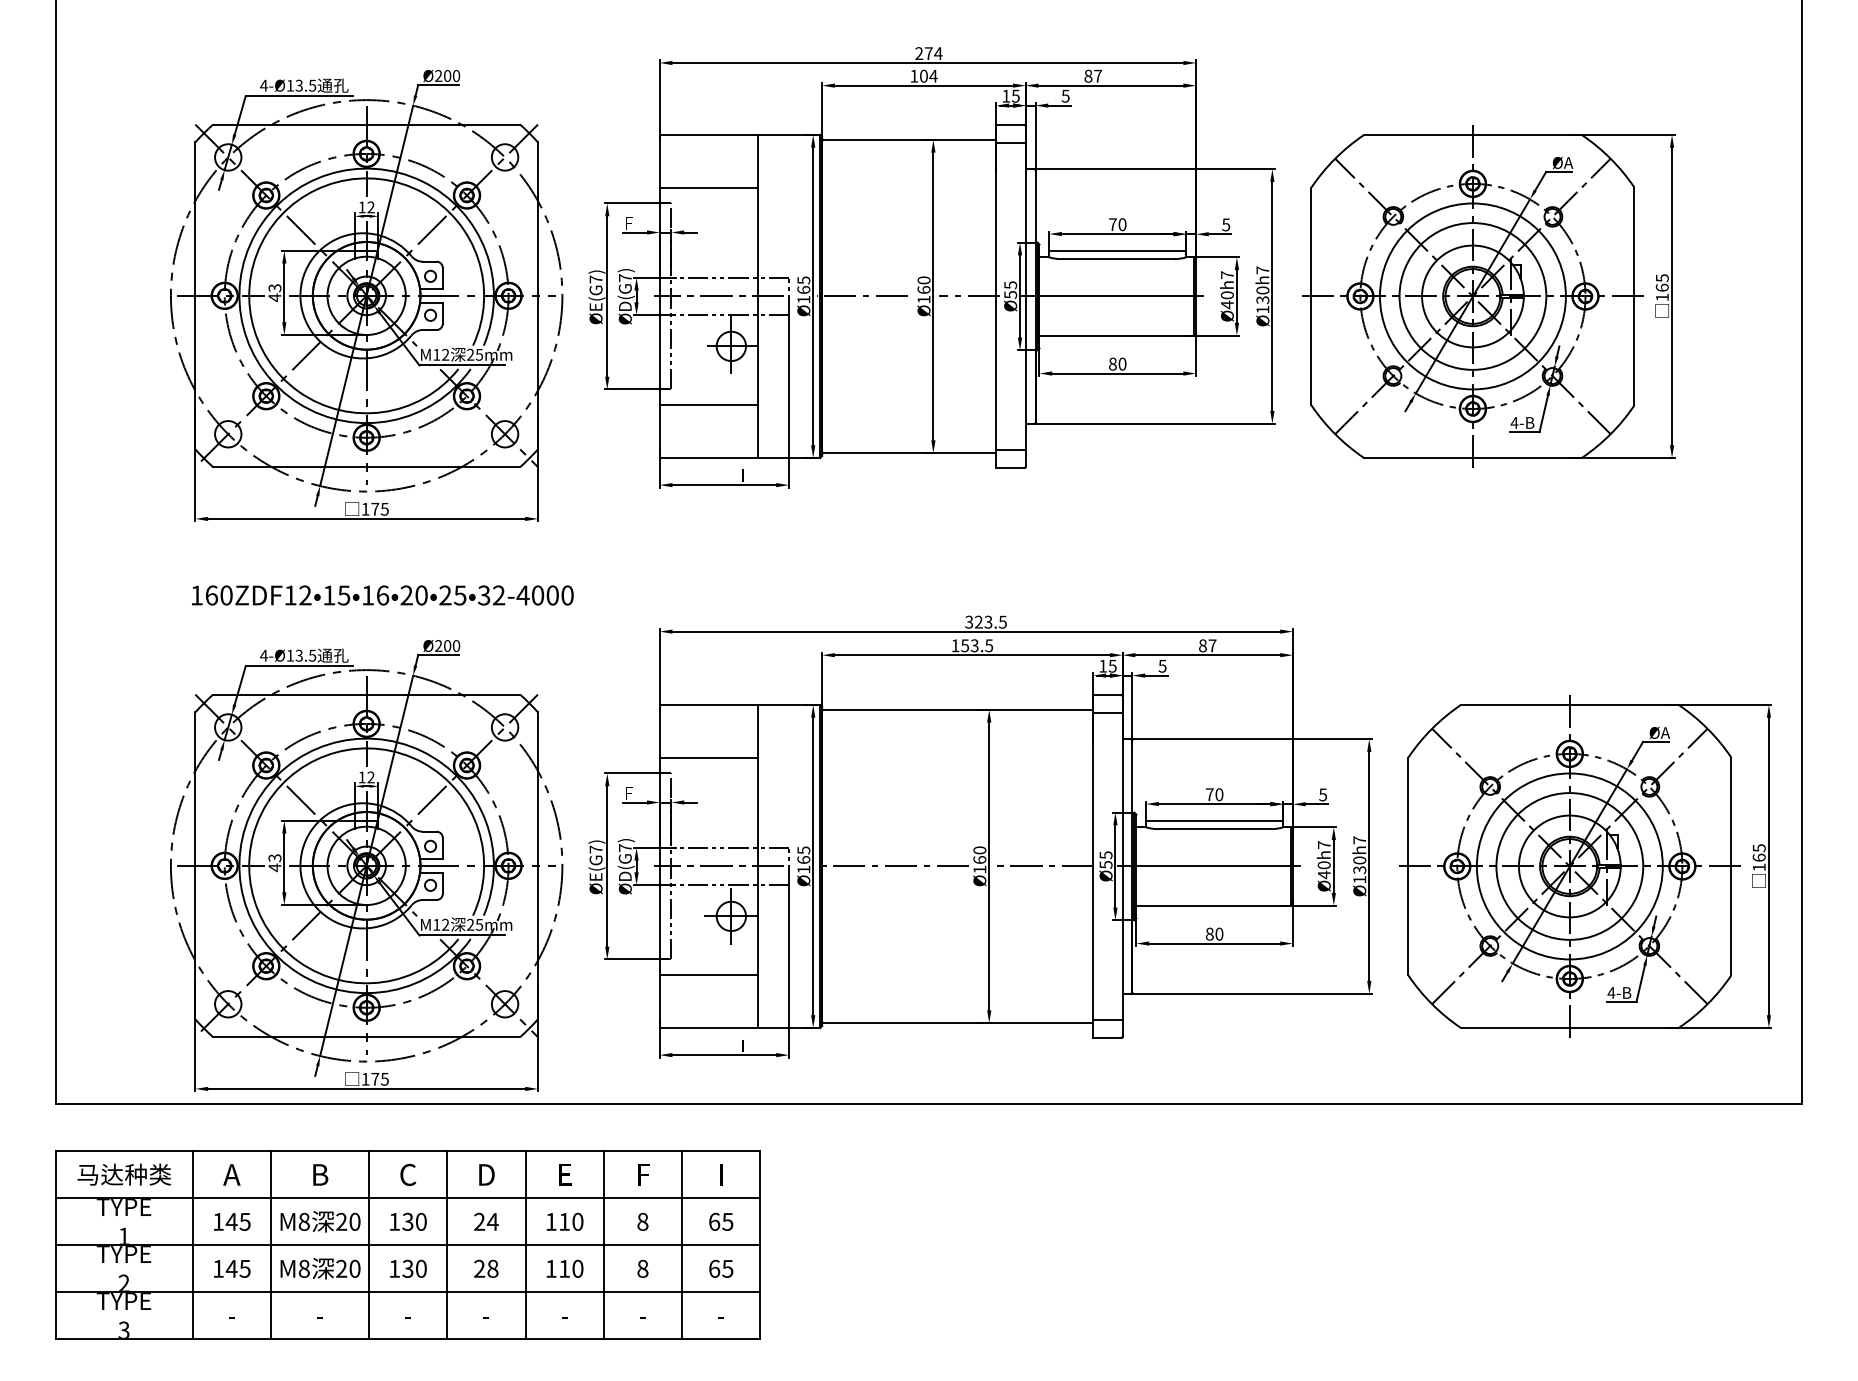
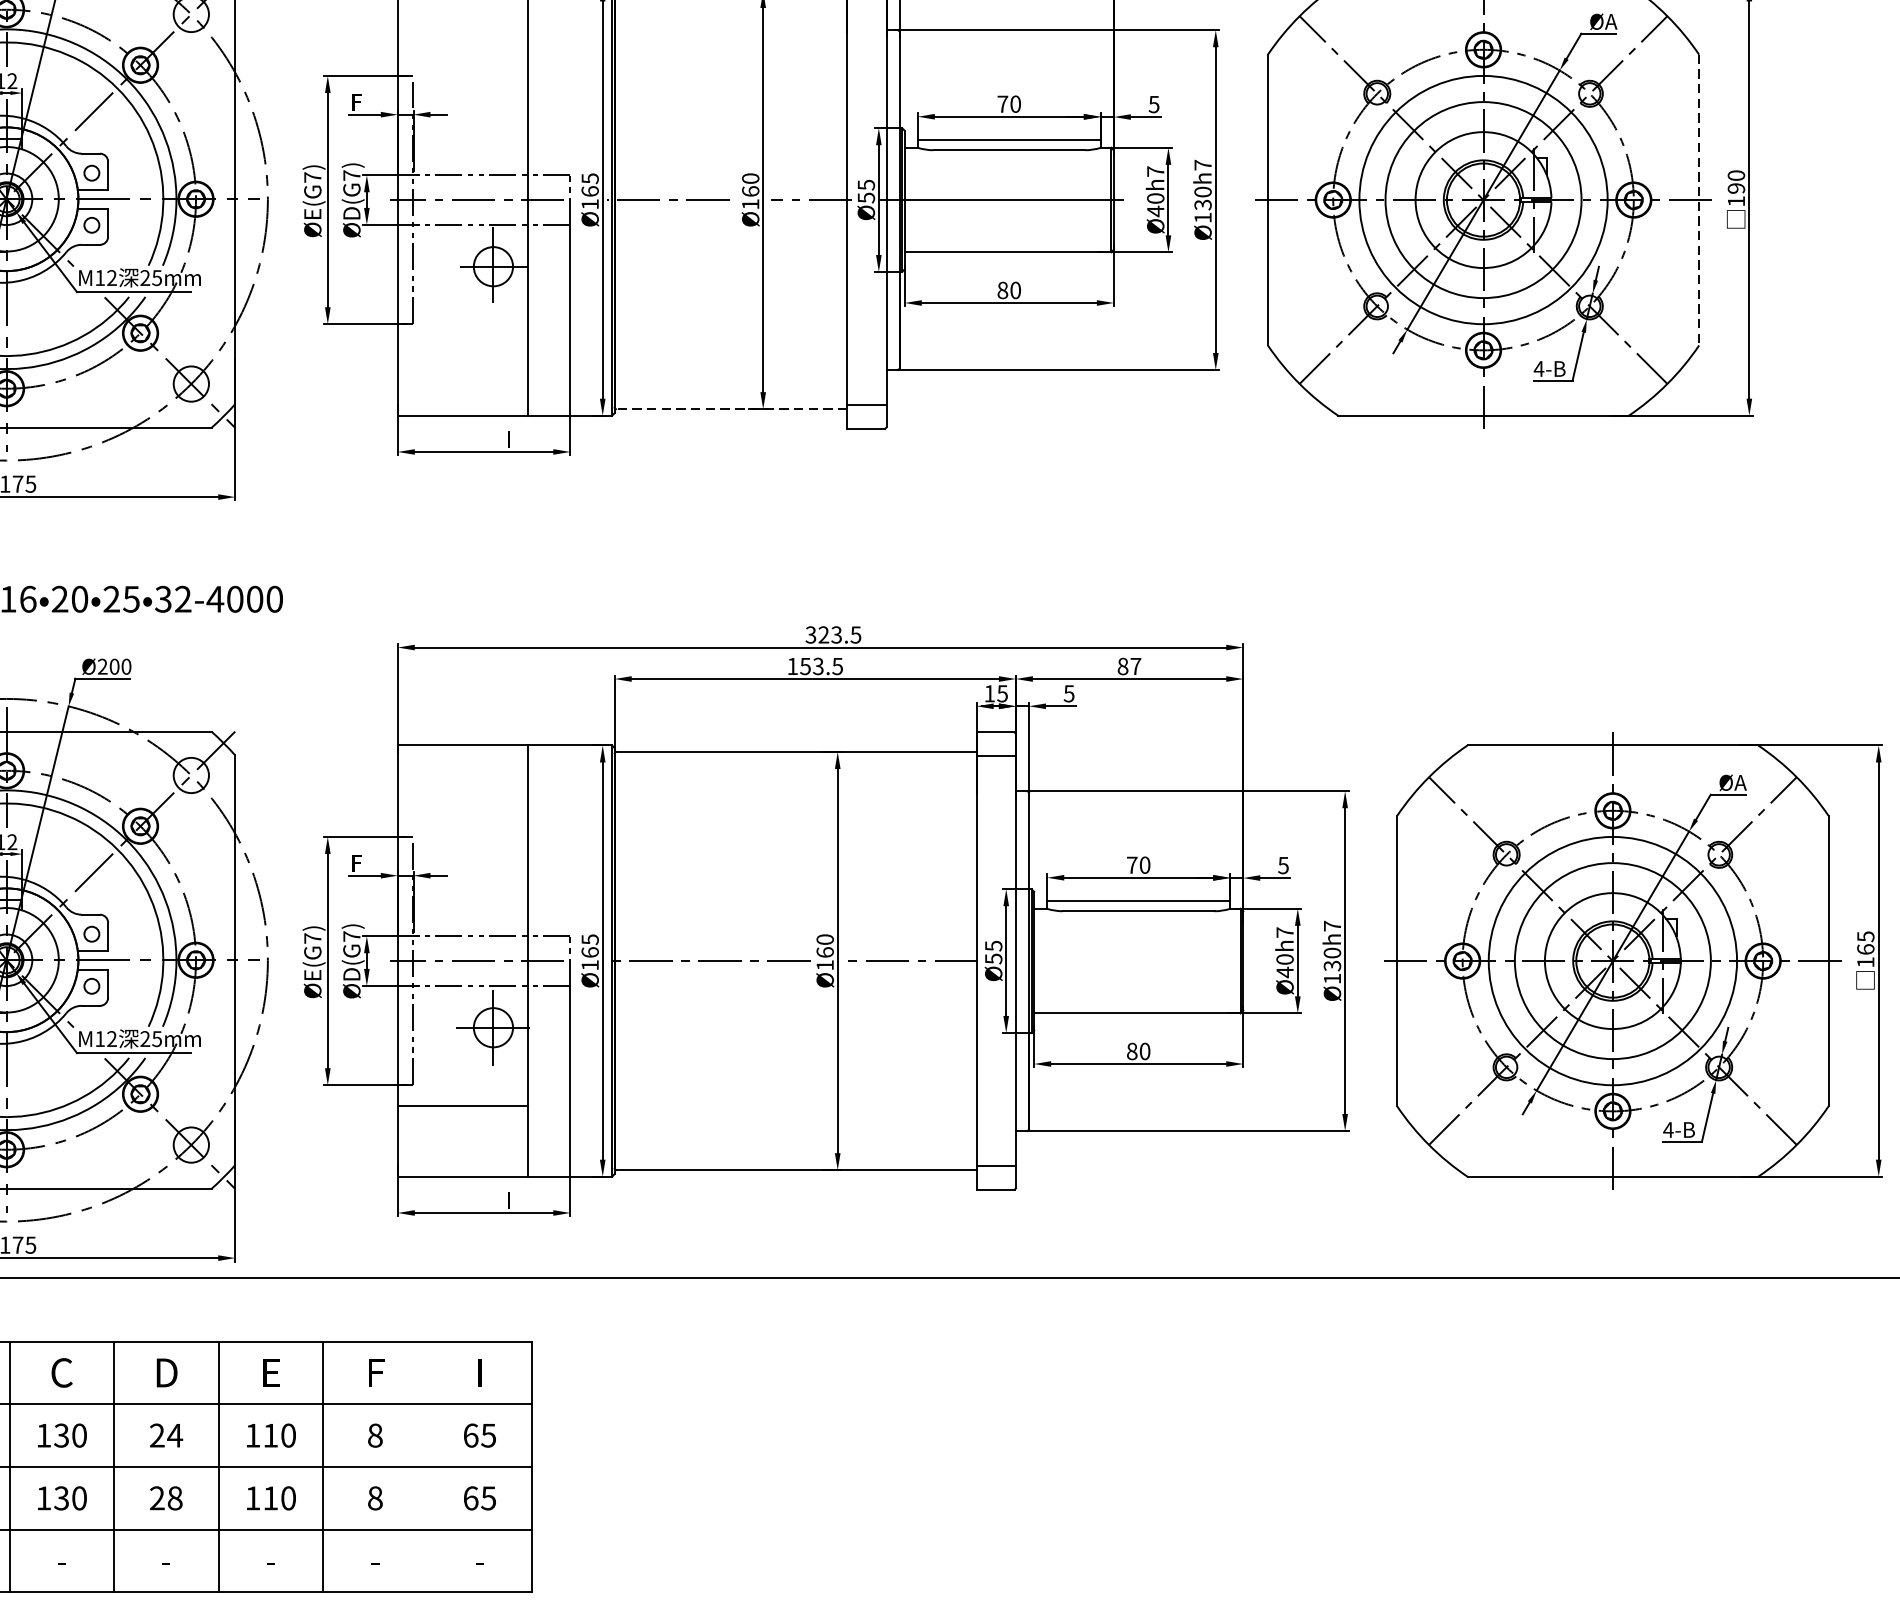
line: (708, 187) -> (462, 54), removed
text: (1661, 282) -> (1735, 181), 165 -> 190
line: (1634, 296) -> (1699, 200), solid -> dashed
line: (708, 405) -> (462, 345), removed
line: (909, 453) -> (731, 409), solid -> dashed
line: (708, 757) -> (462, 815), removed
line: (1208, 866) -> (1130, 961), removed
line: (682, 1245) -> (428, 1467), removed

